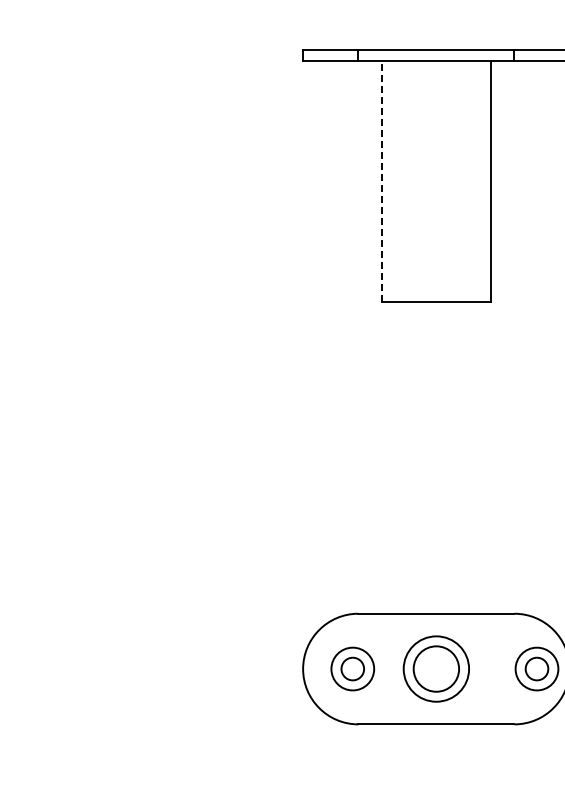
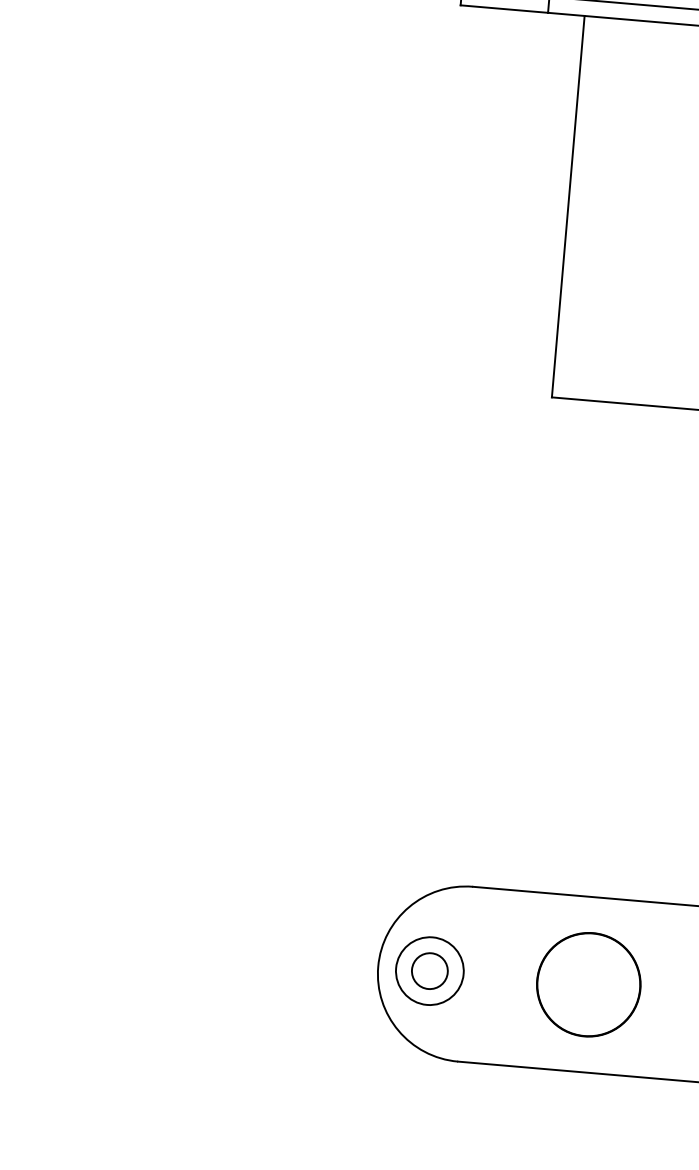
line: (381, 181) -> (568, 207), dashed -> solid
part: (352, 668) -> (429, 970), moved
circle: (435, 668) -> (587, 983), size x1.43

